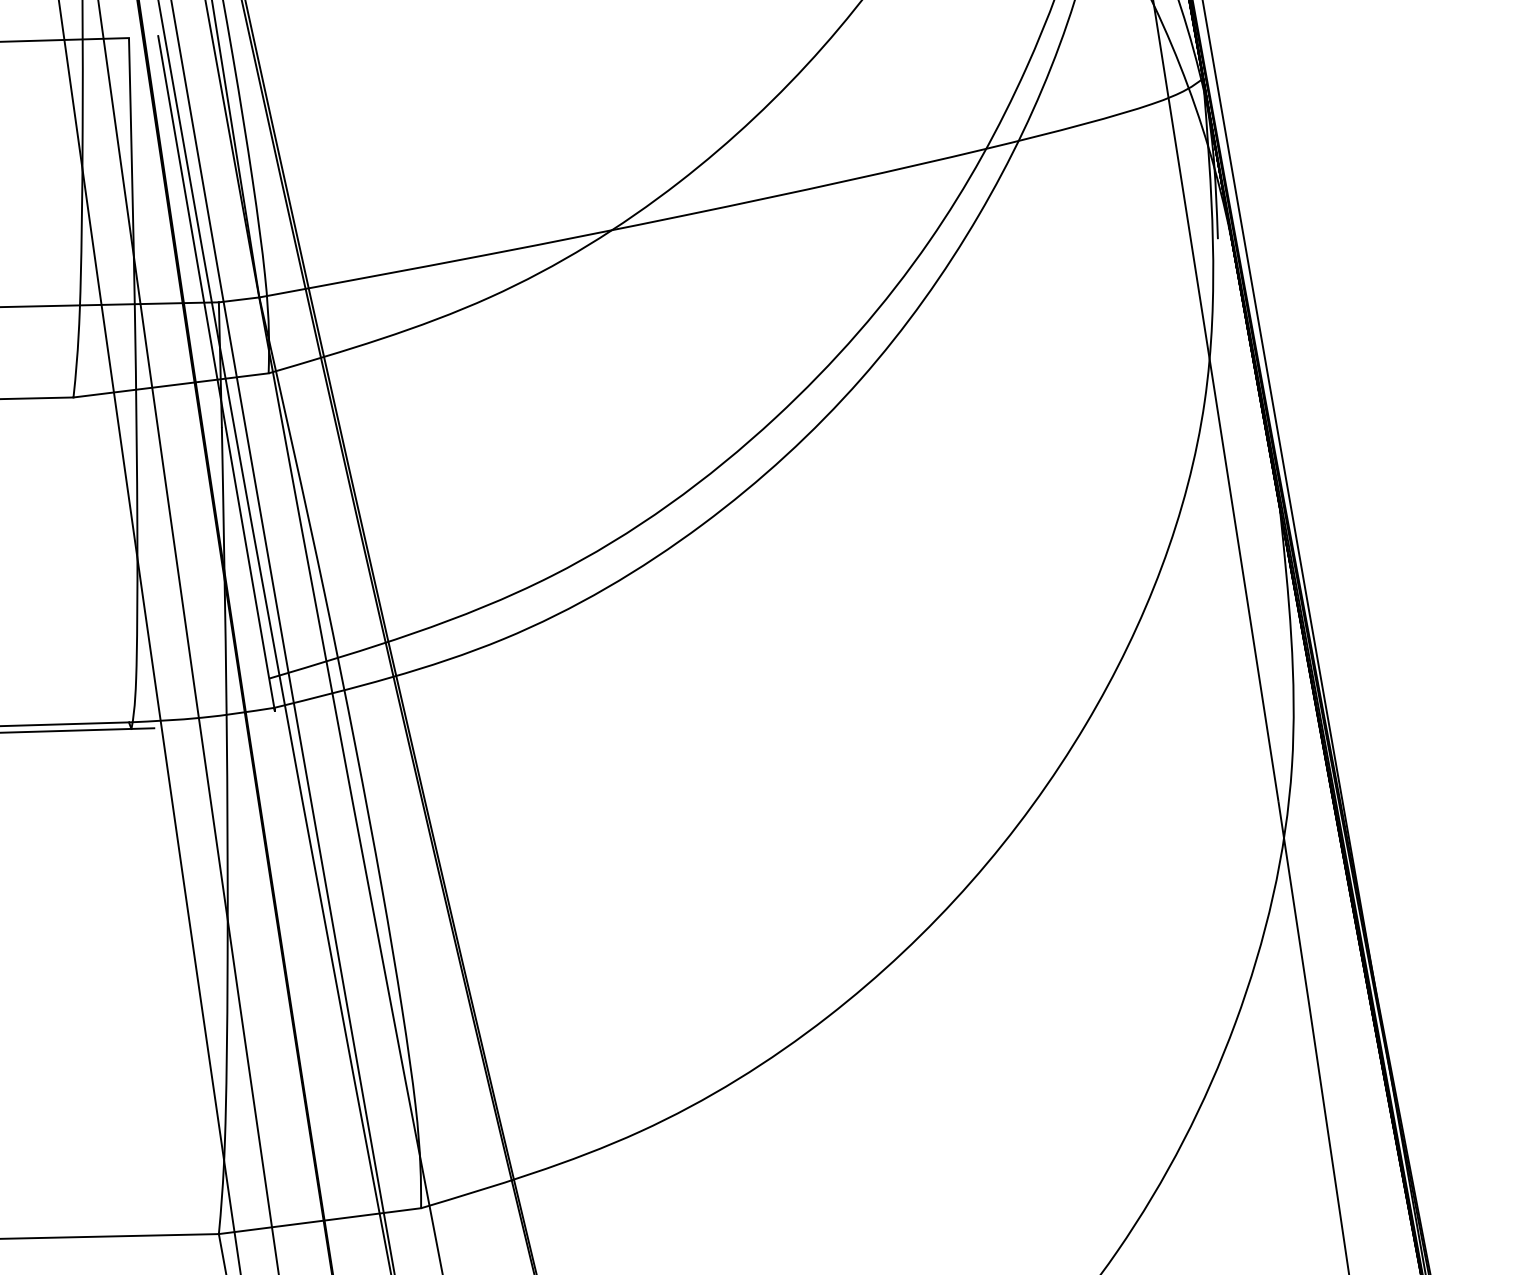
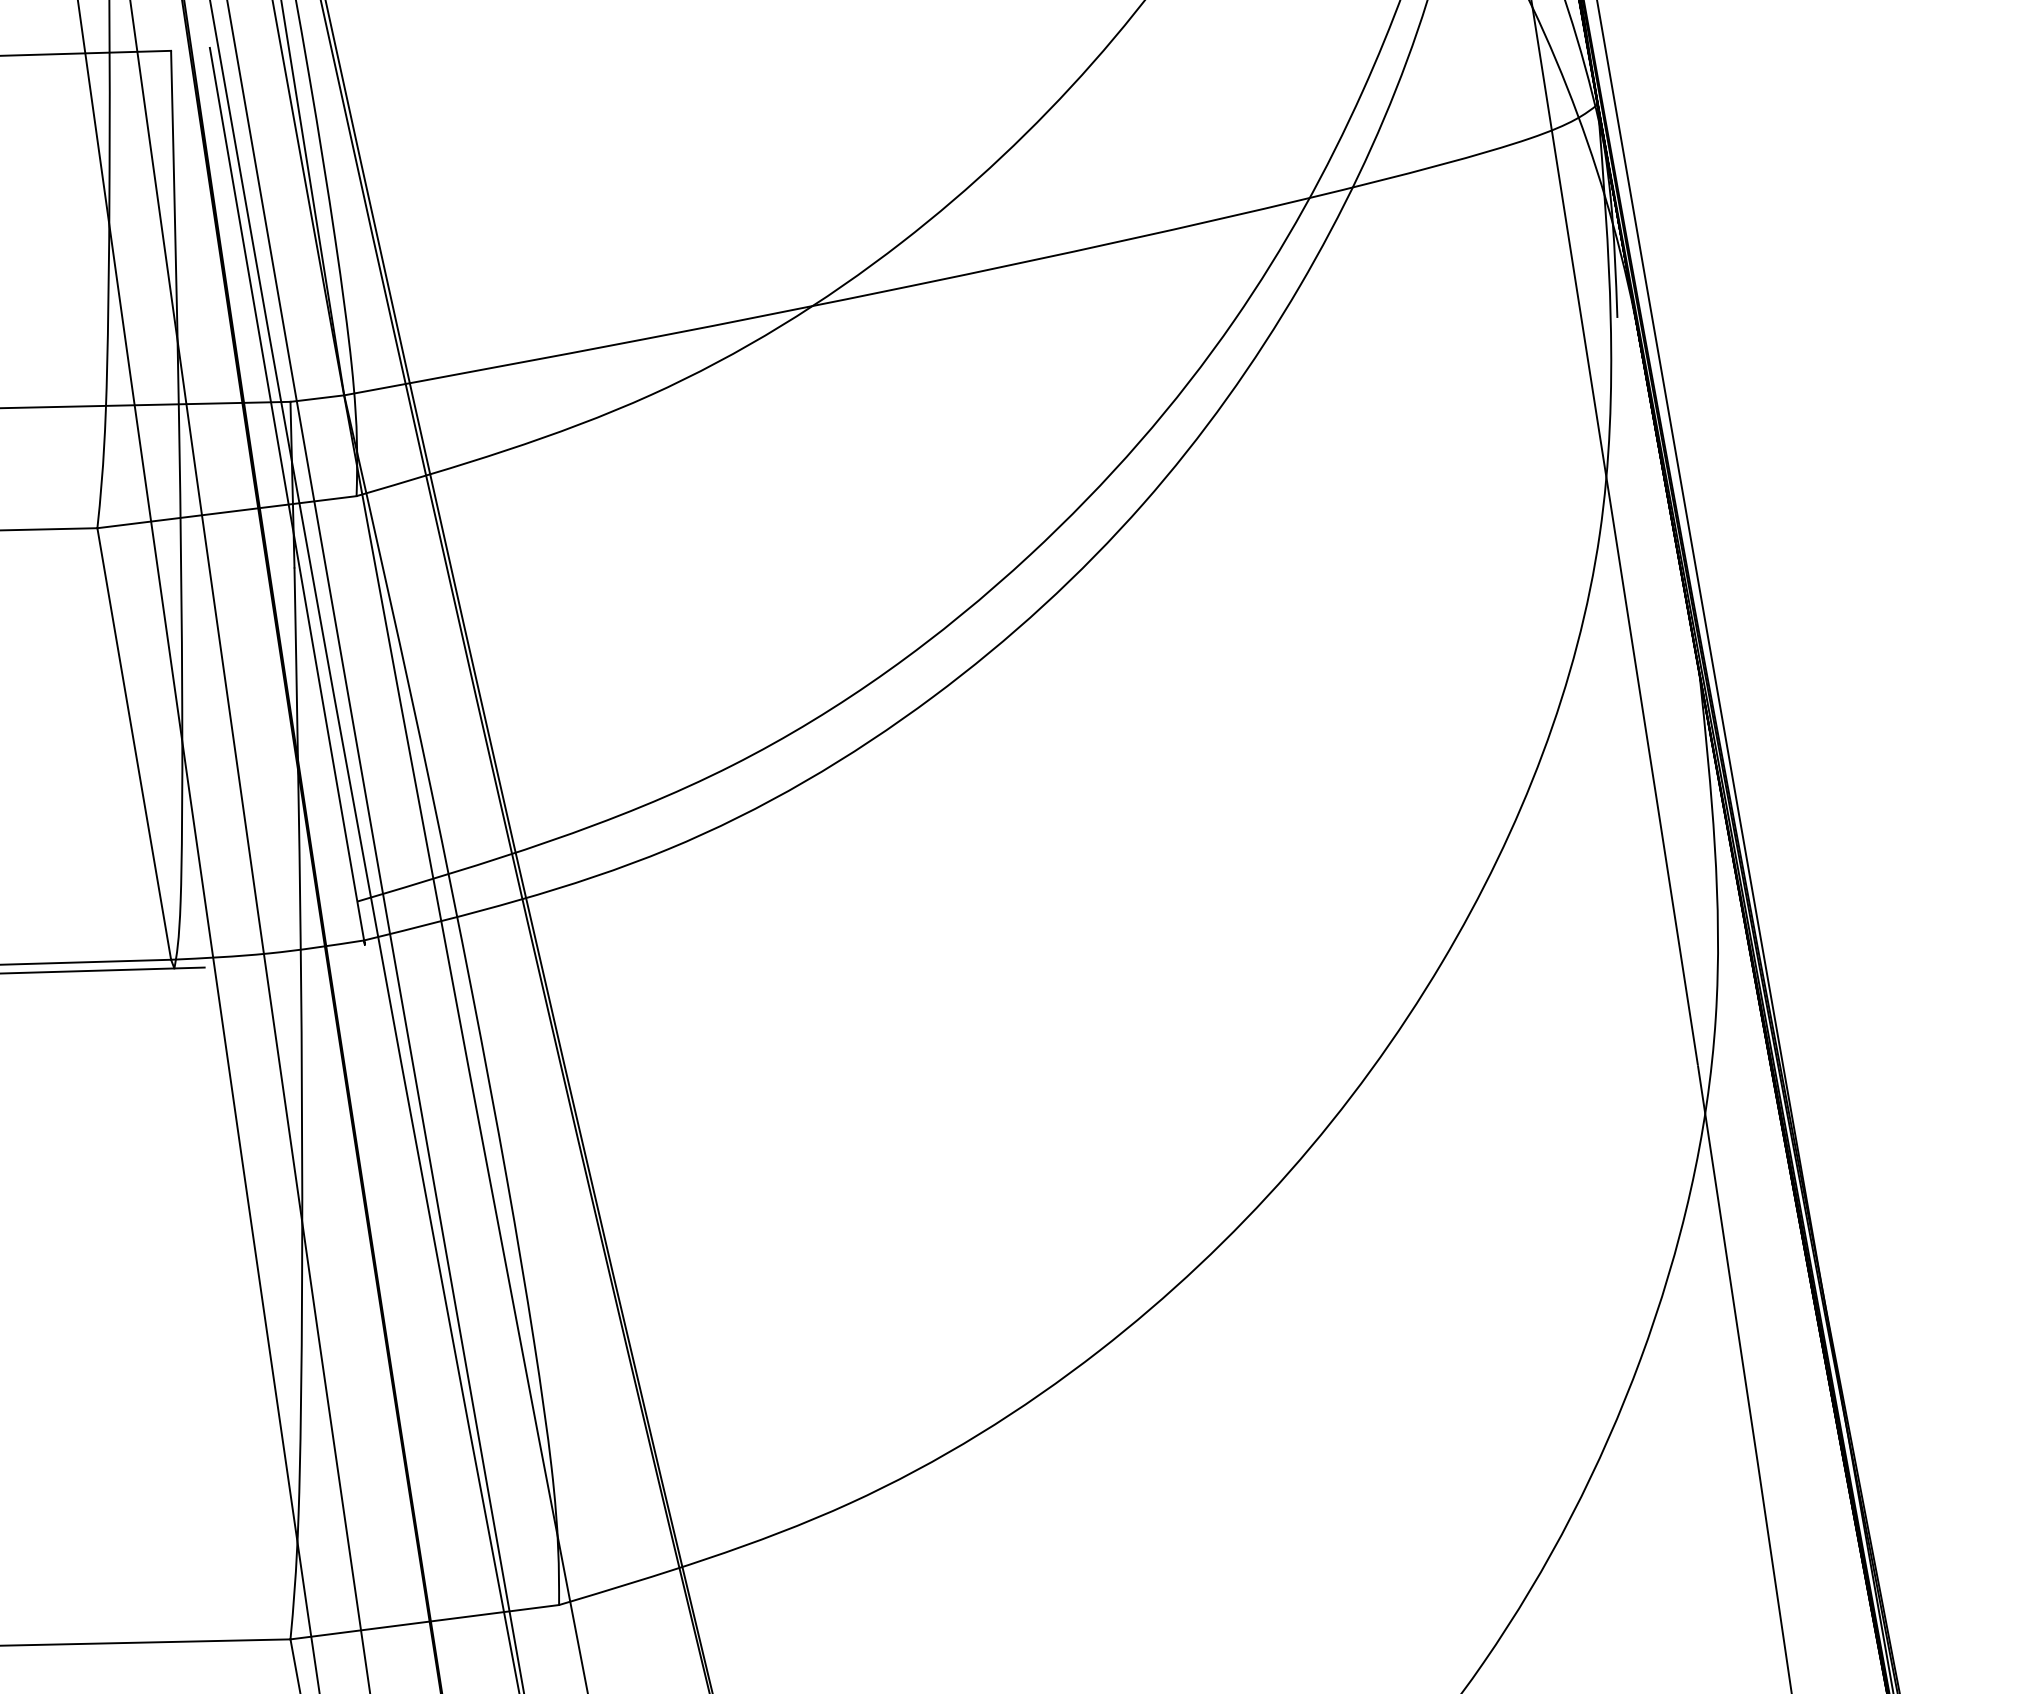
line: (101, 559) -> (134, 743), added

